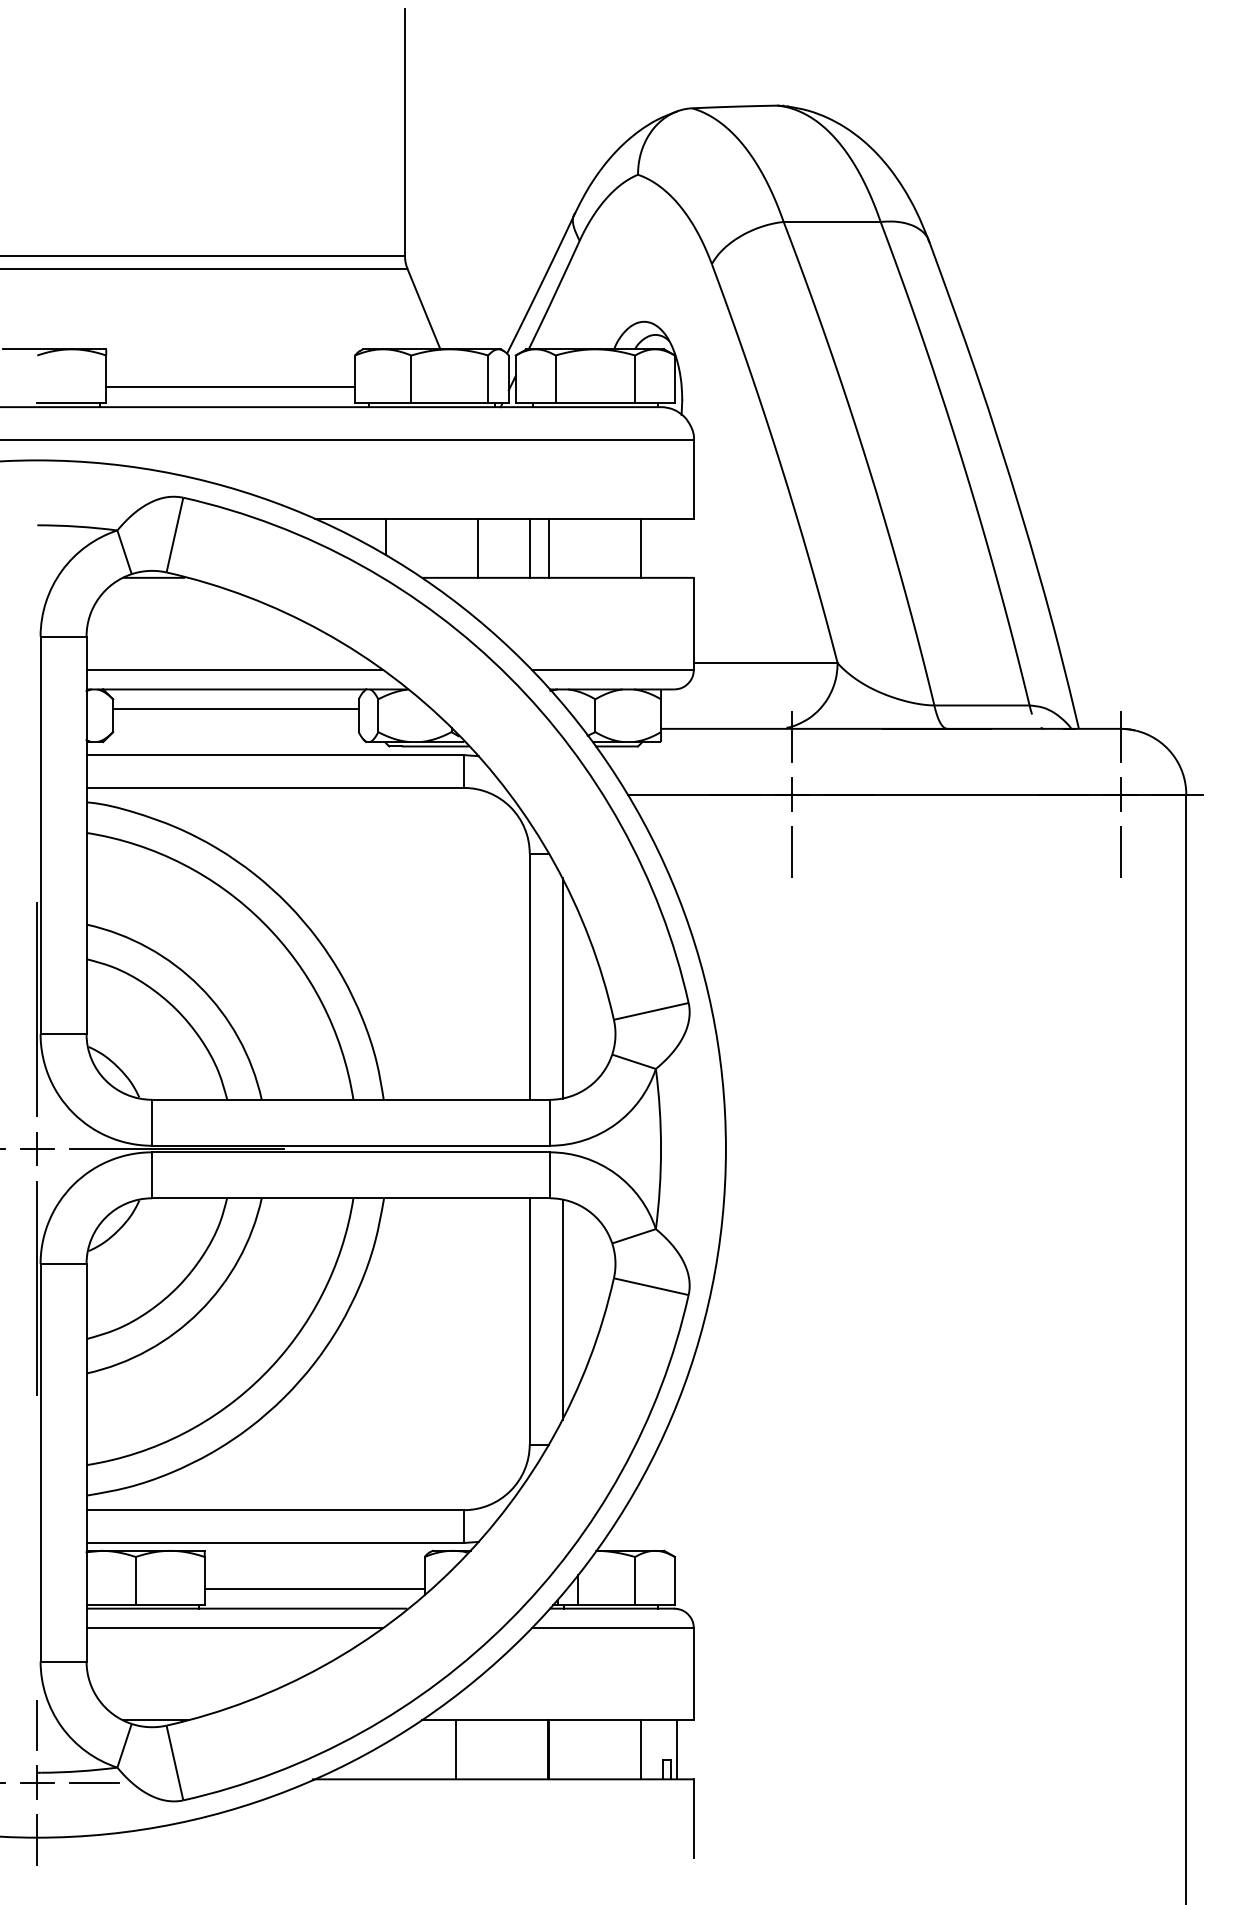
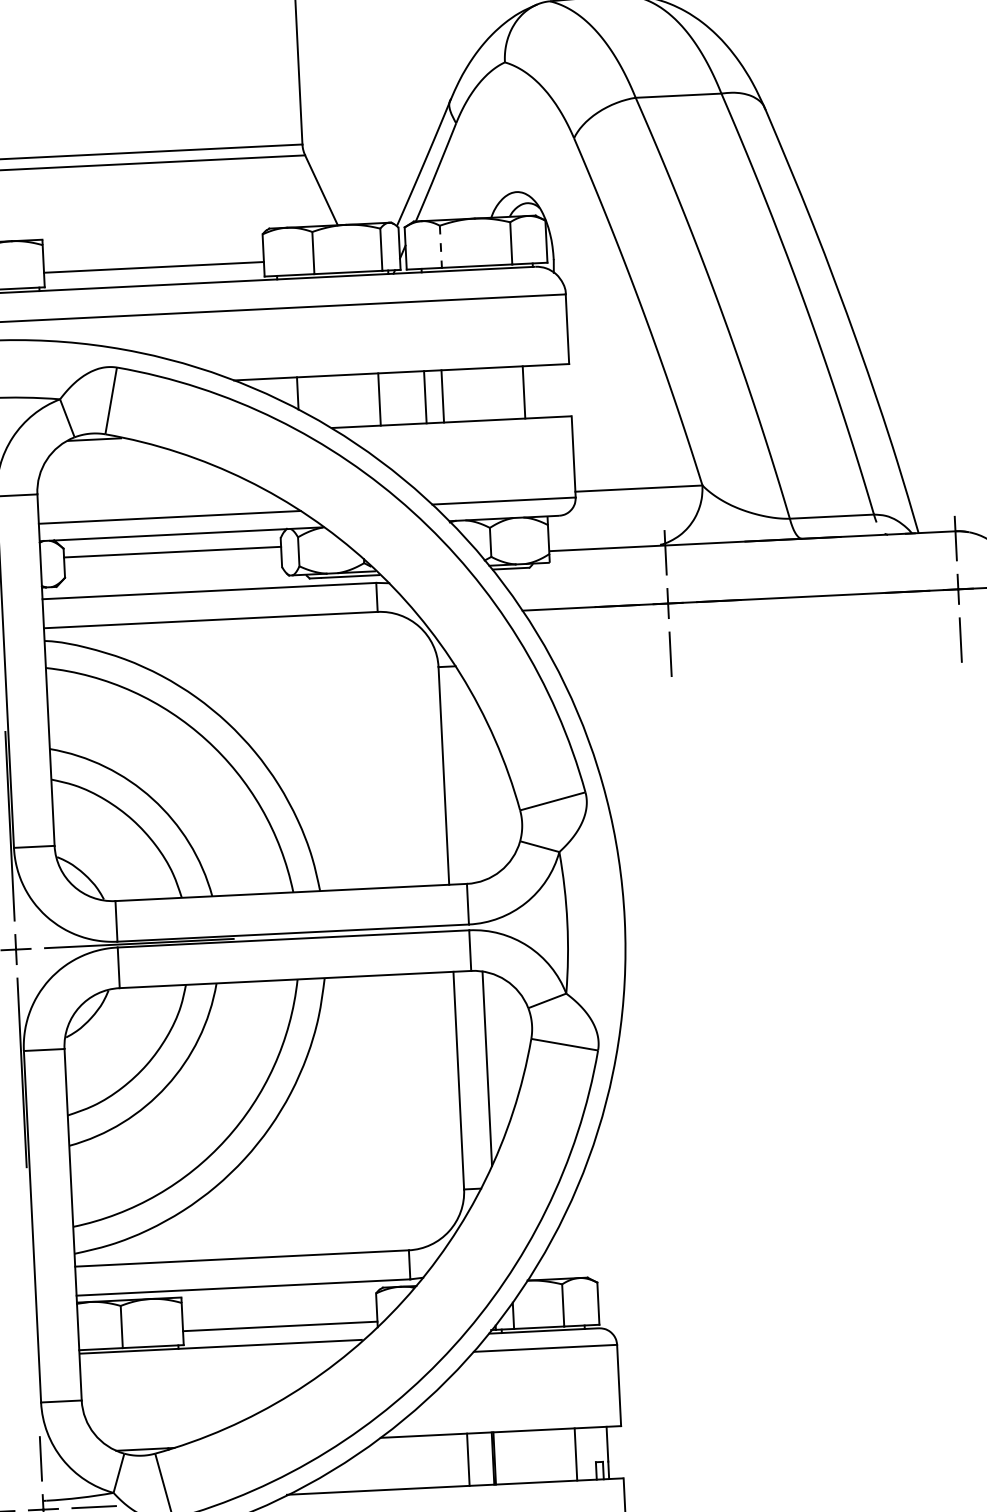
line: (555, 379) -> (440, 246), solid -> dashed
line: (562, 988) -> (473, 784), removed
line: (234, 1628) -> (211, 1364), removed
line: (455, 1749) -> (468, 1459), moved

